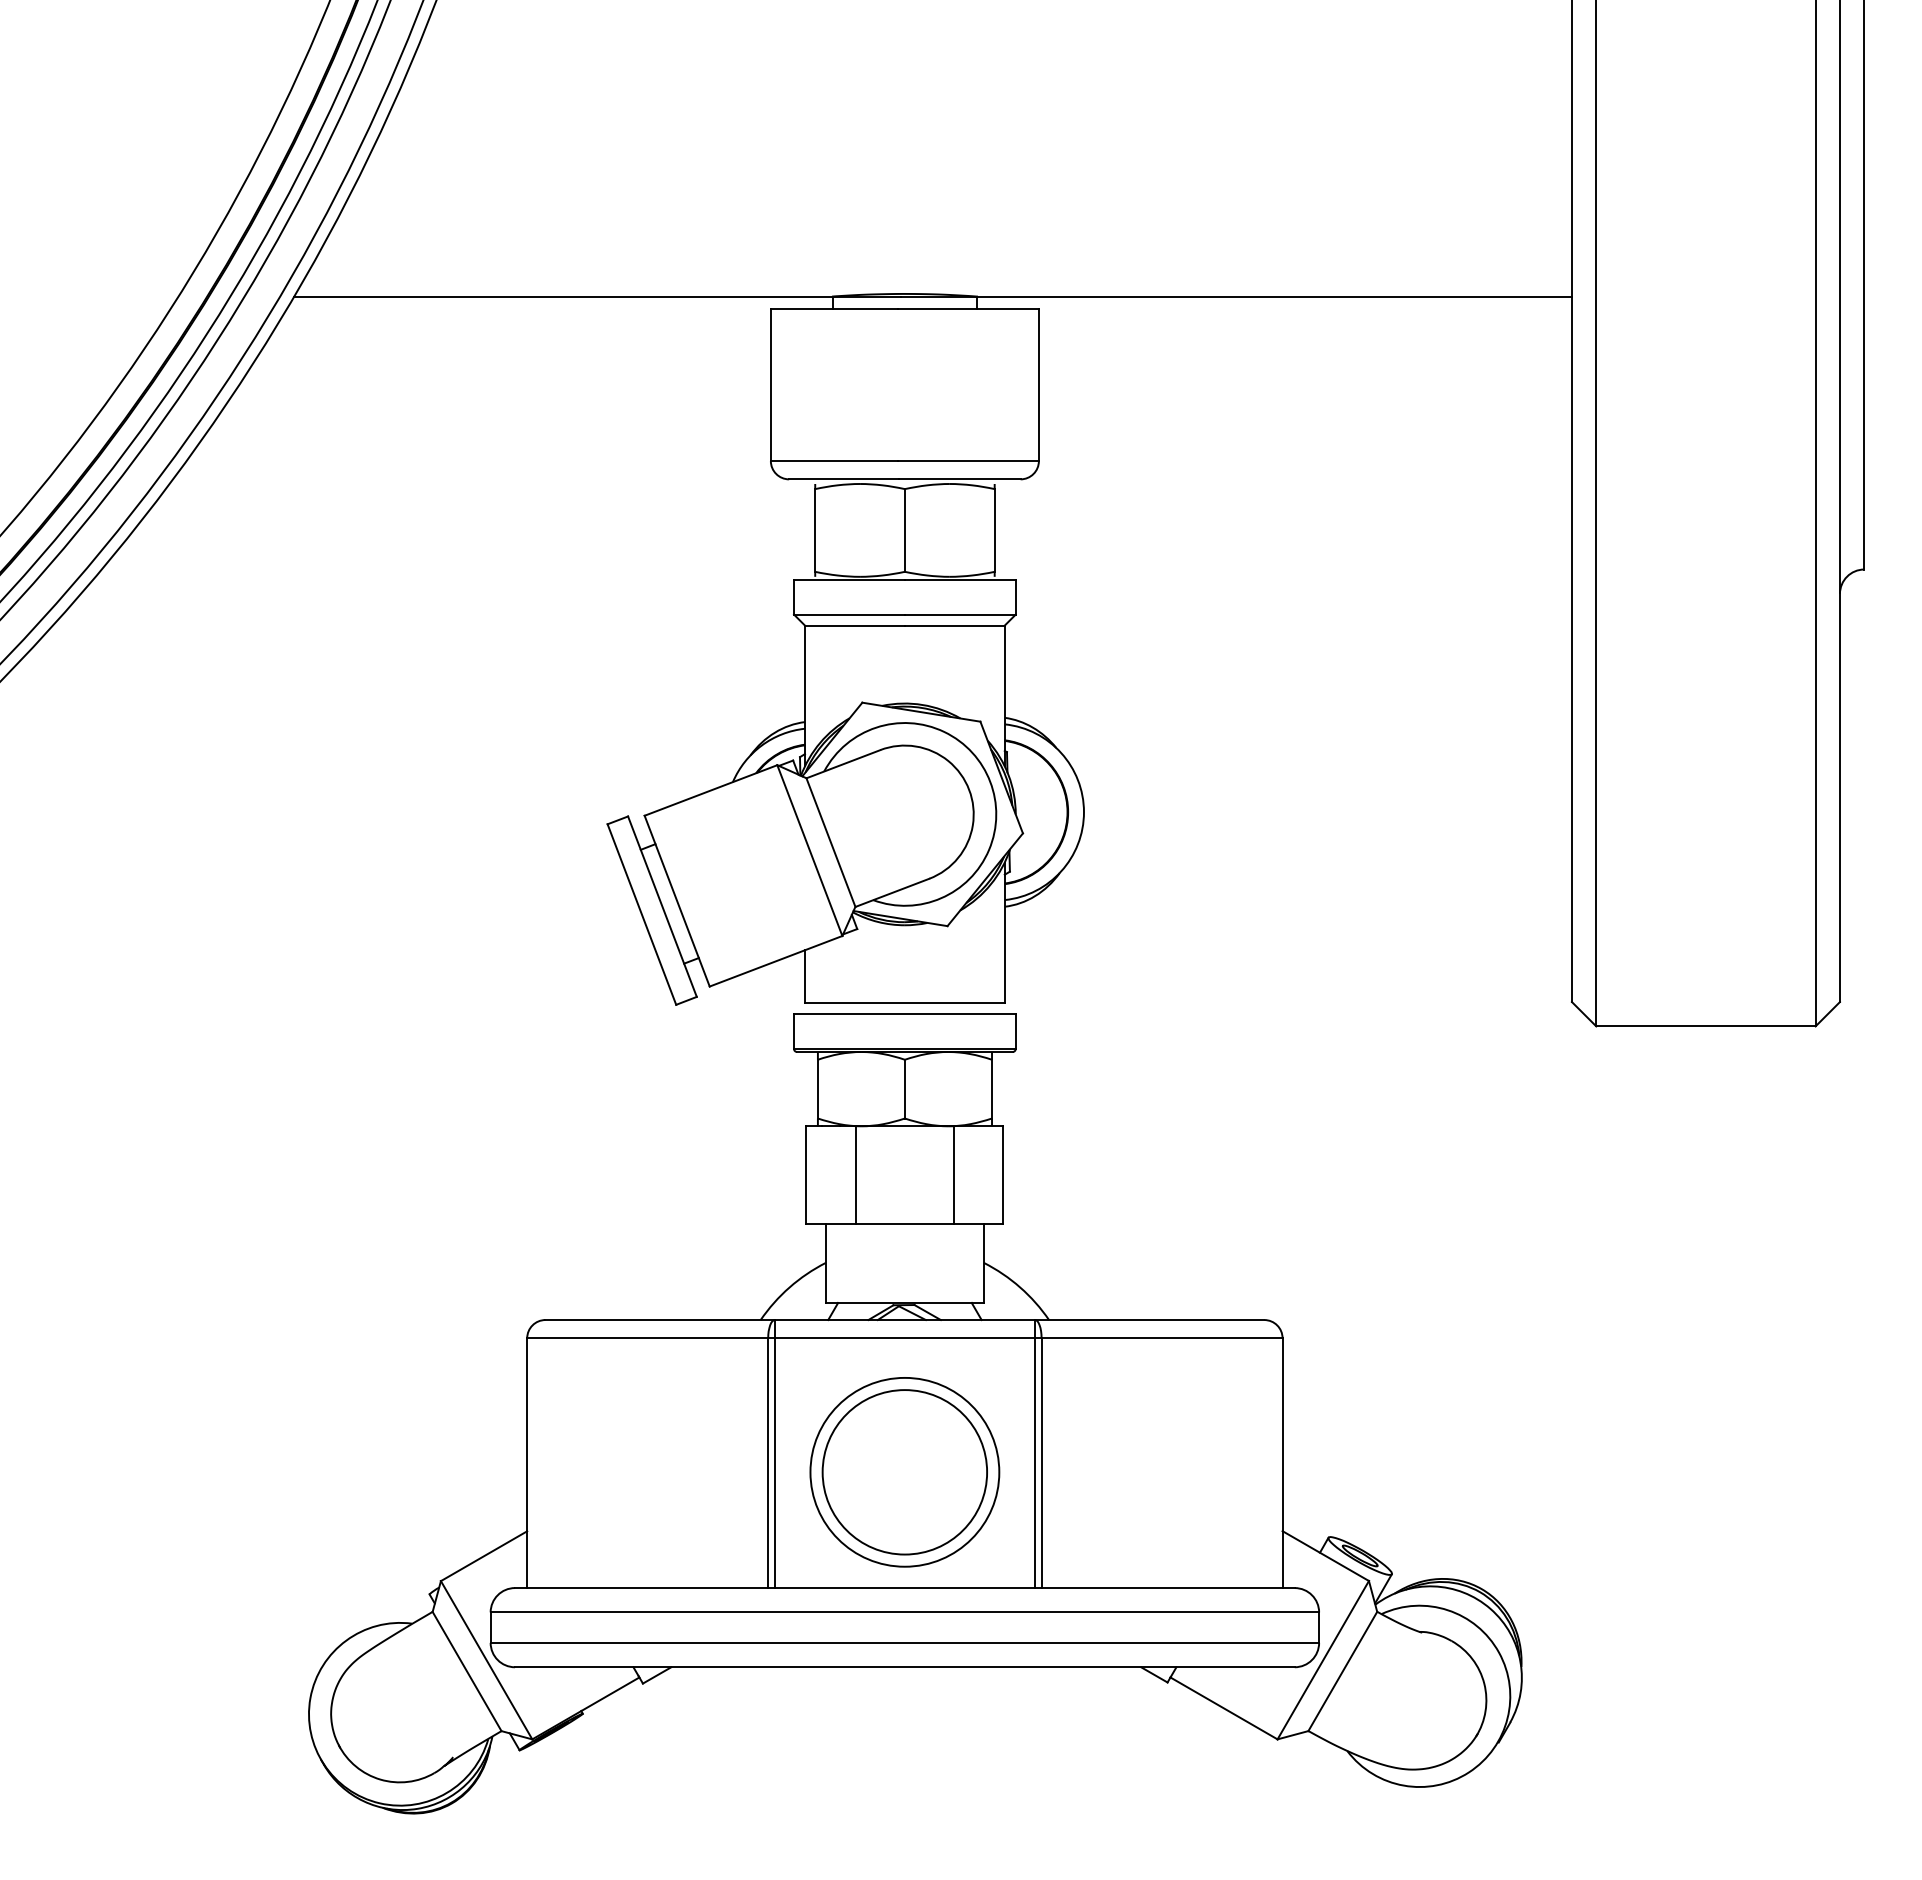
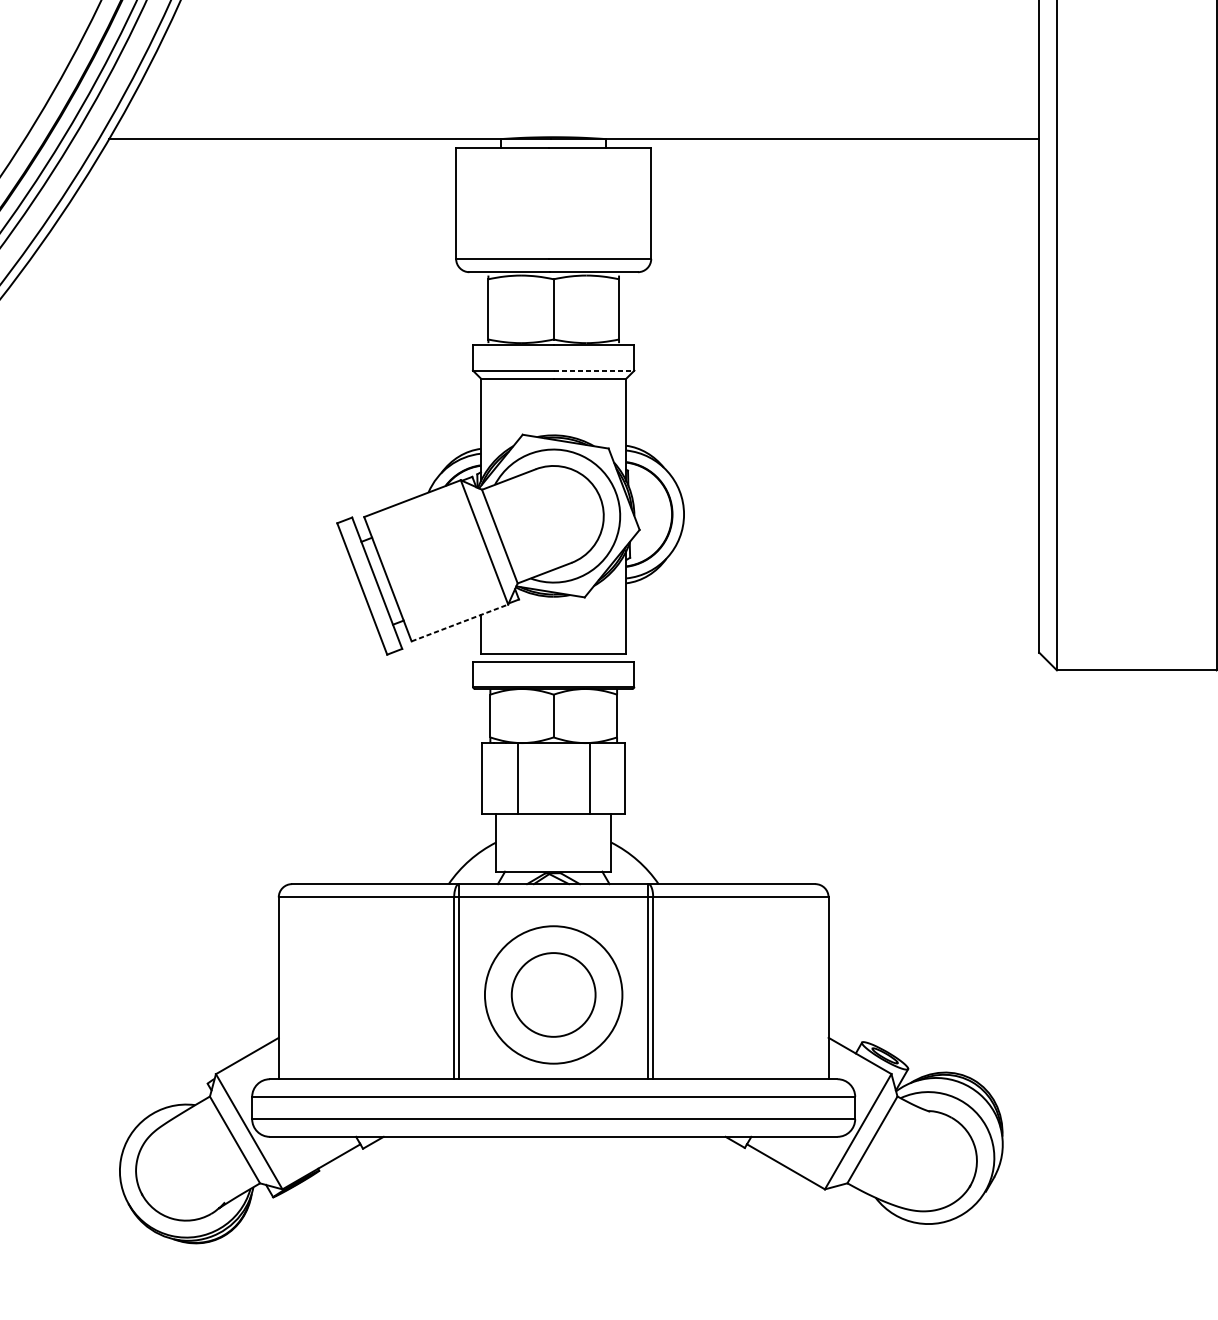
line: (960, 614) -> (594, 370), solid -> dashed
line: (776, 961) -> (460, 623), solid -> dashed
circle: (904, 1472) -> (553, 995), size x0.7

